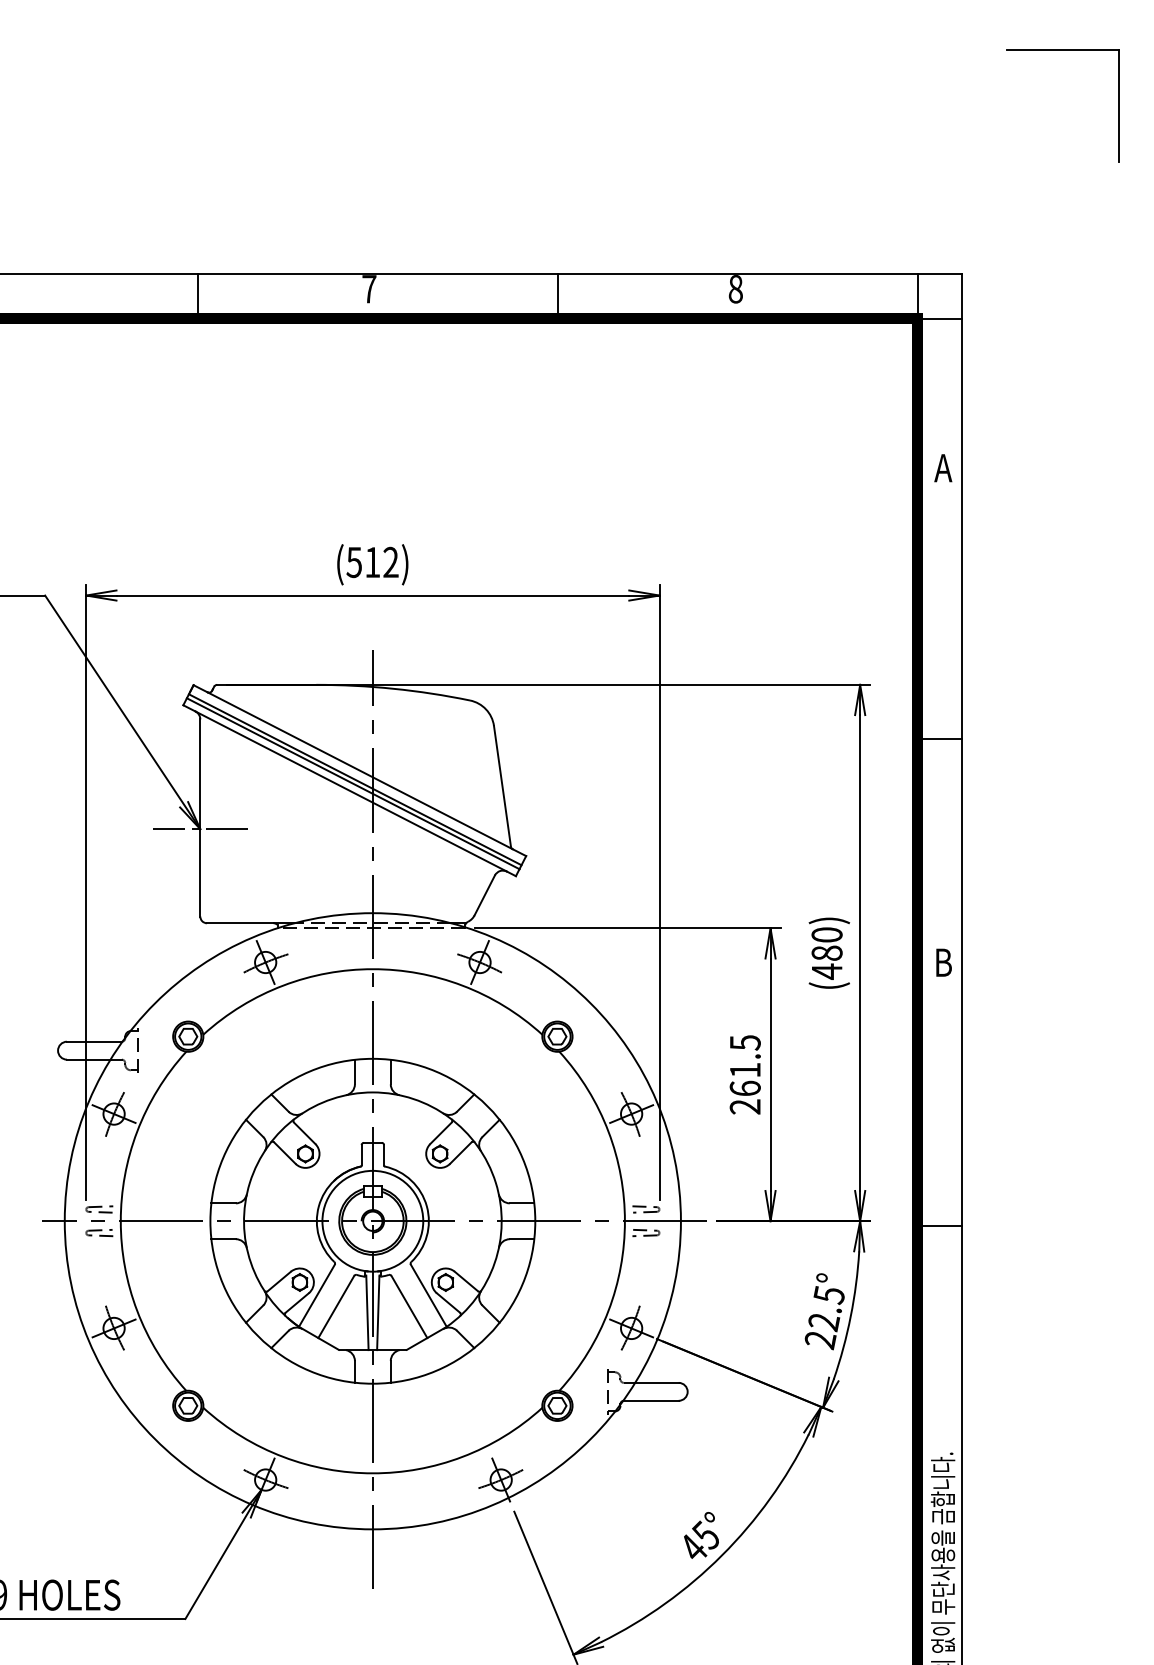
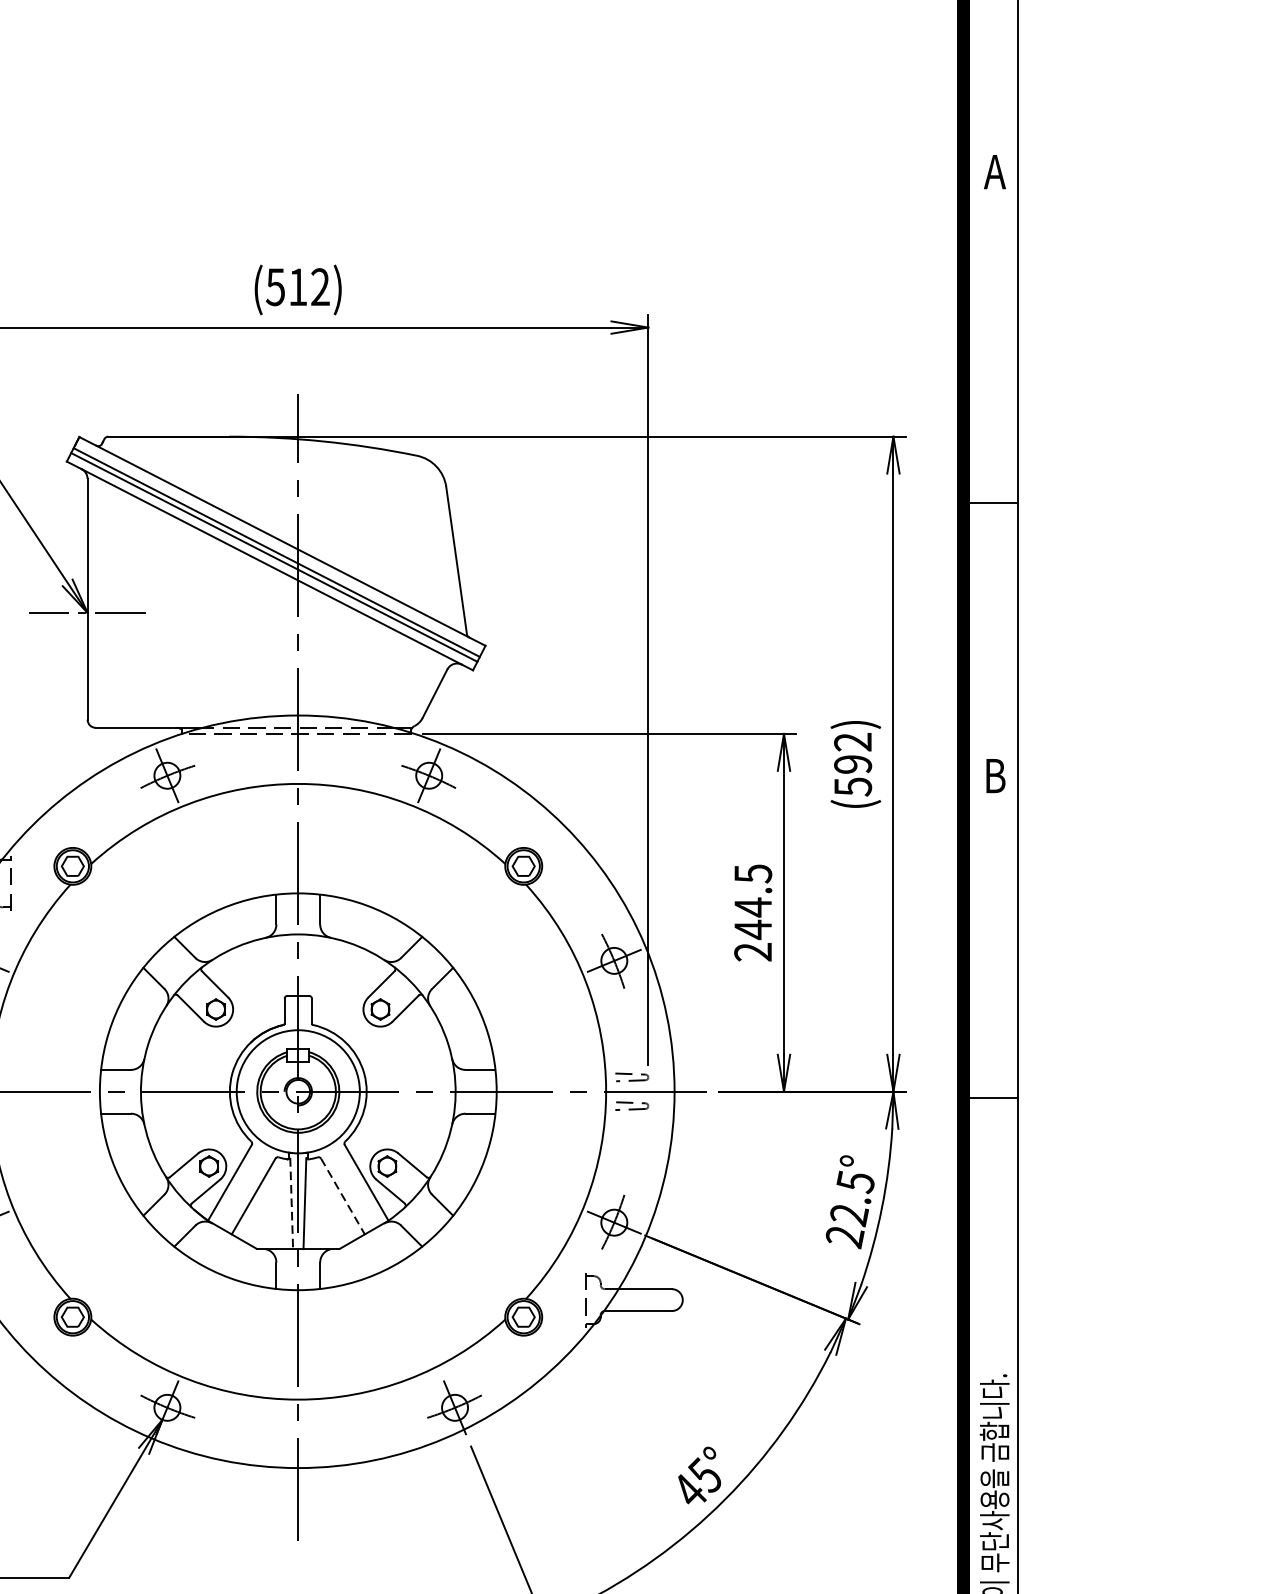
text: (826, 953) -> (852, 764), (480) -> (592)
text: (744, 1079) -> (752, 918), 261.5 -> 244.5
line: (409, 1307) -> (343, 1197), solid -> dashed
line: (367, 1313) -> (291, 1204), solid -> dashed

